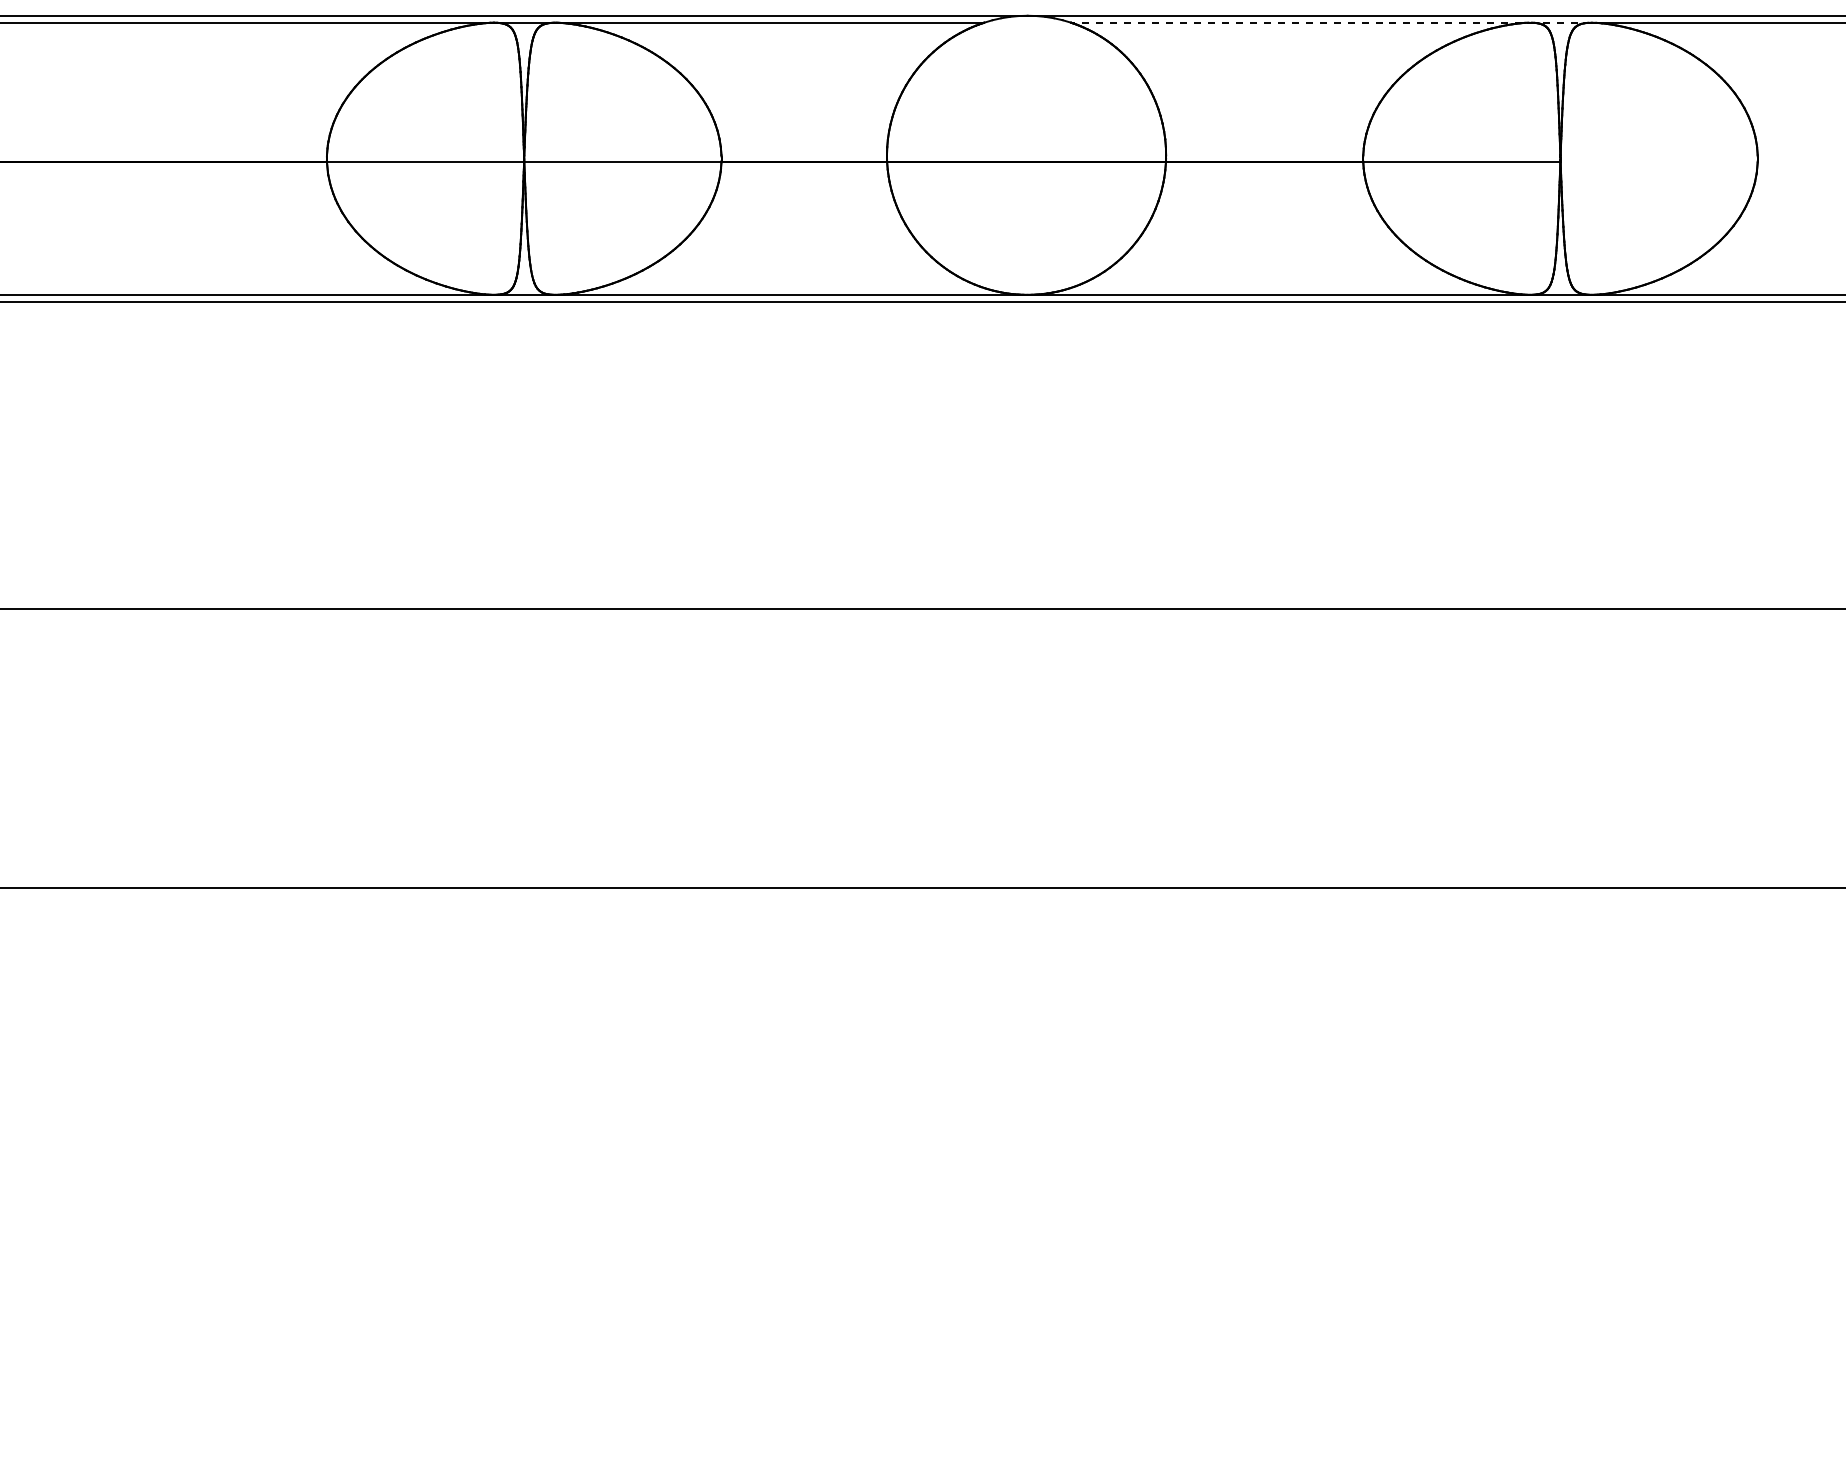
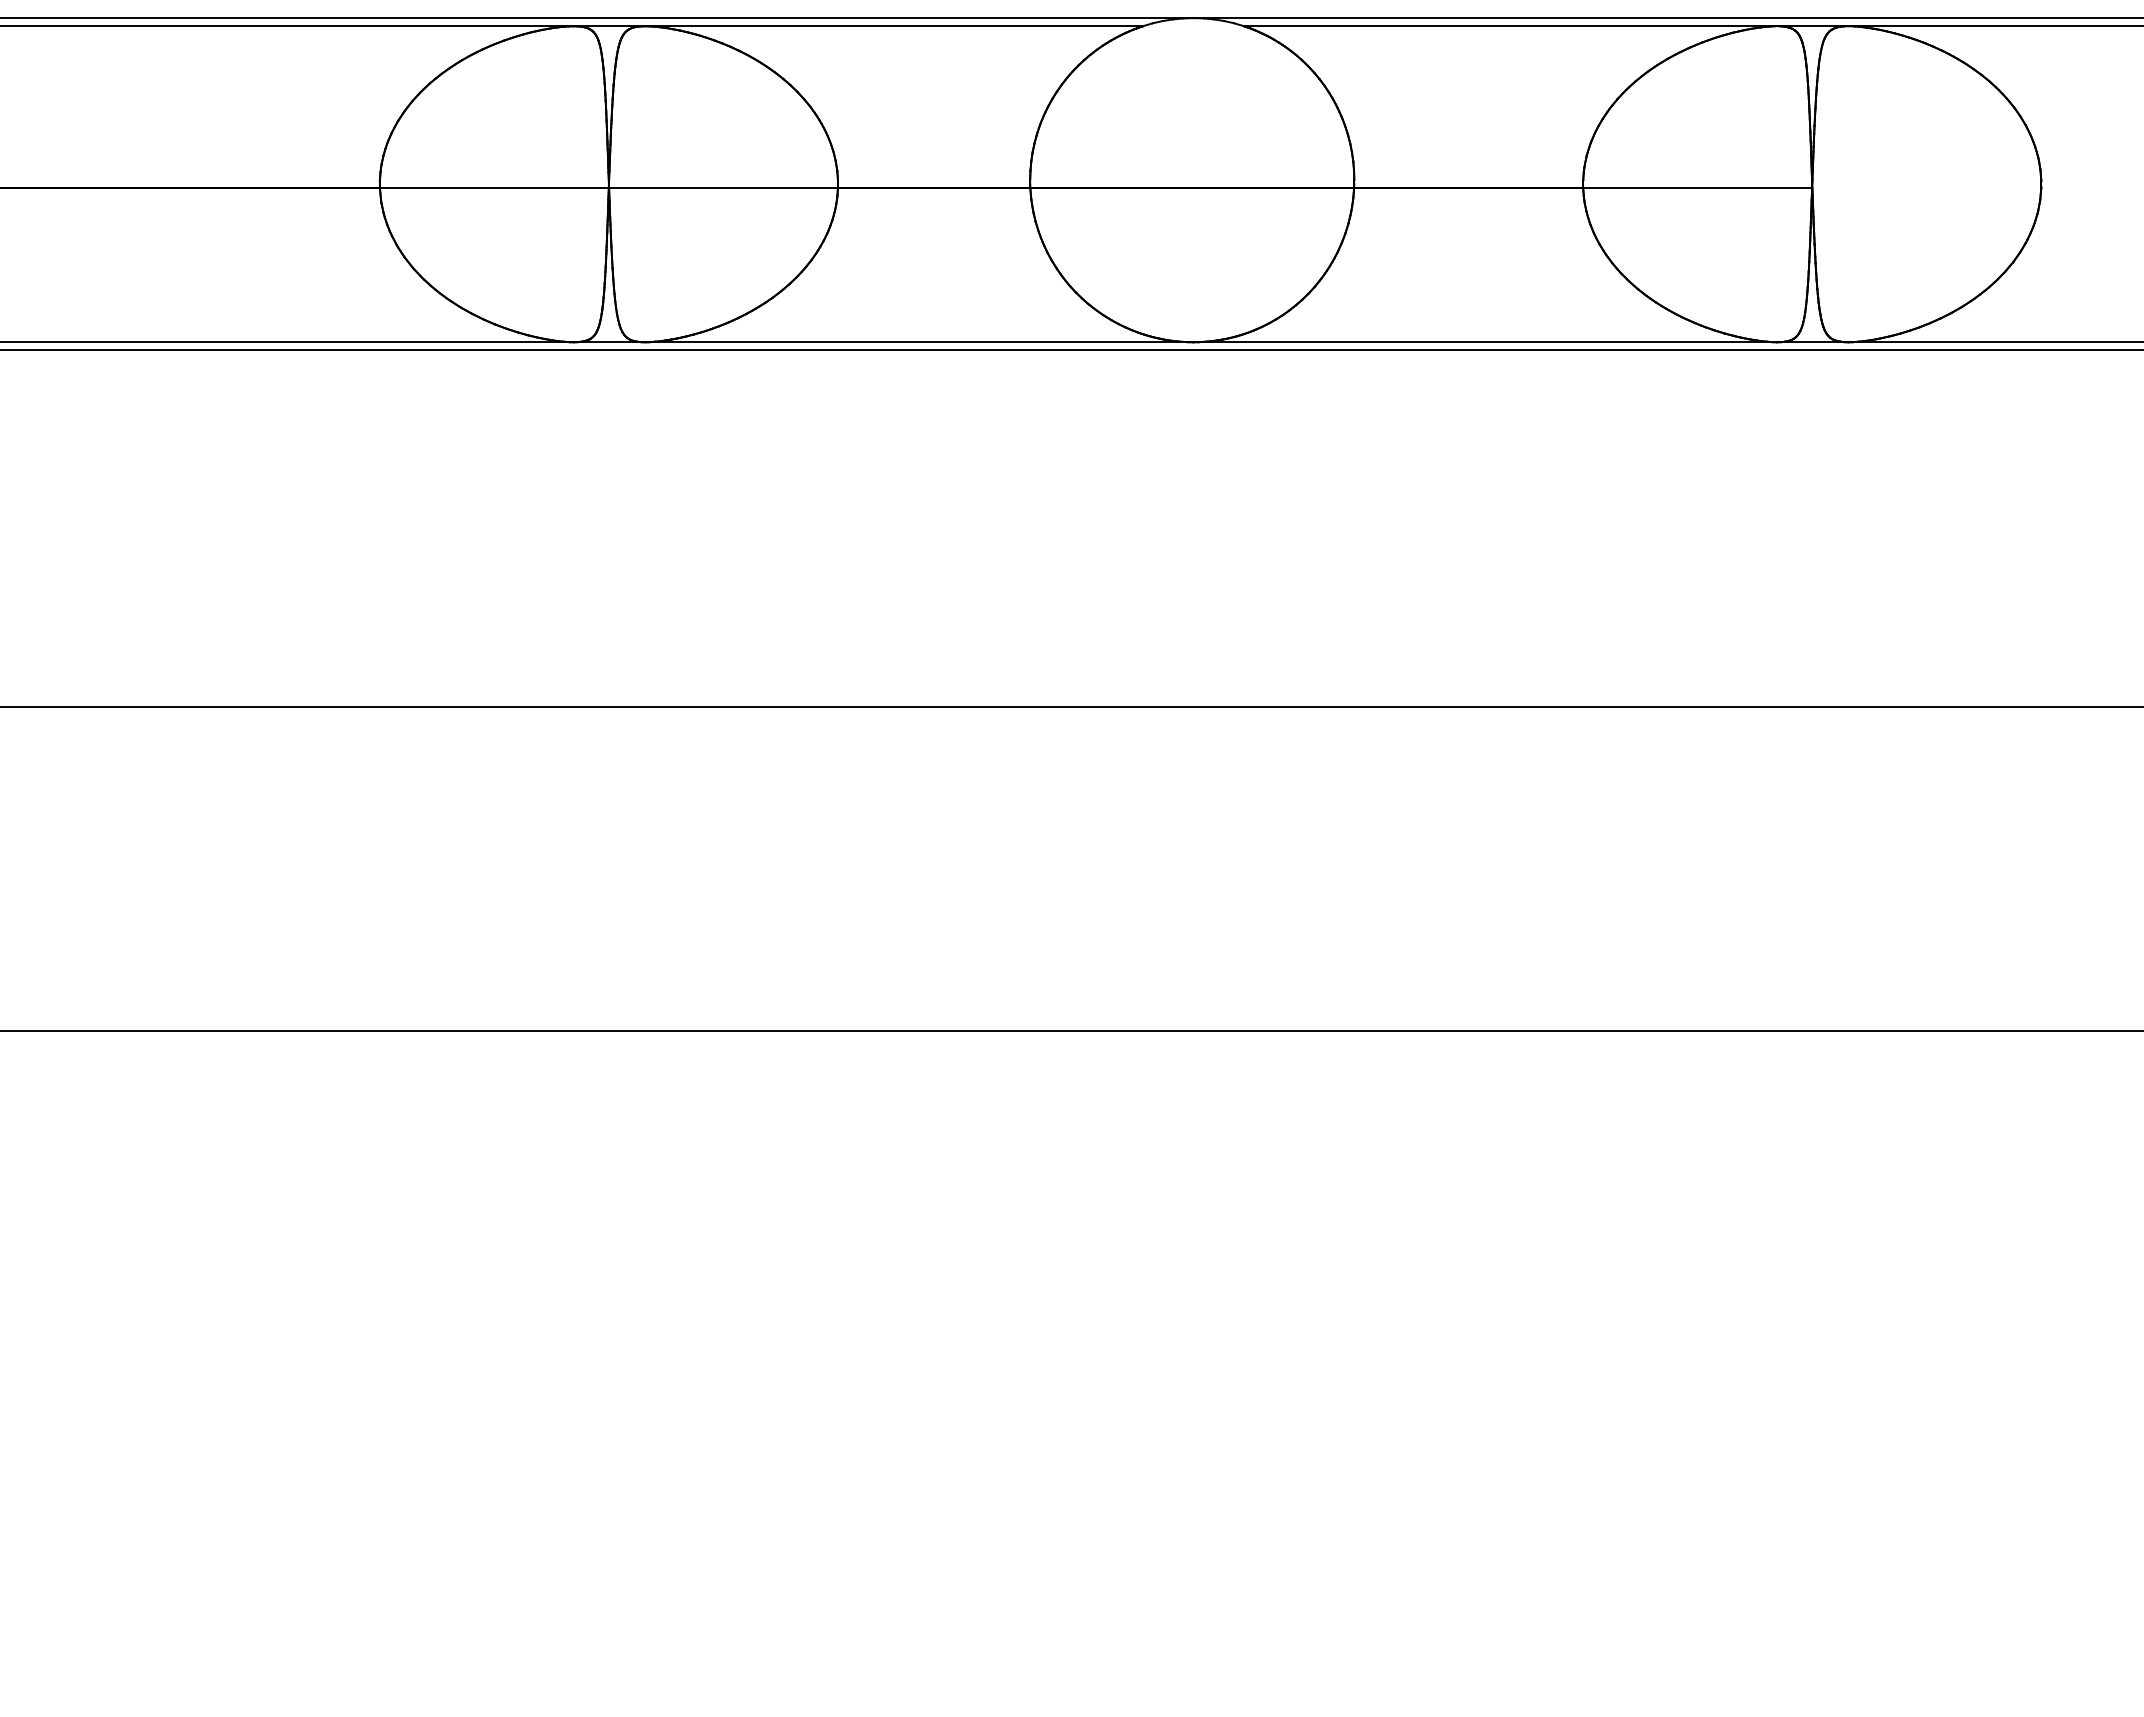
line: (1330, 22) -> (1545, 26), dashed -> solid

